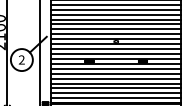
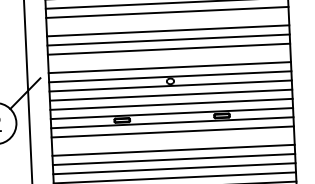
line: (116, 9) -> (168, 21), removed
line: (116, 29) -> (169, 58), removed
line: (116, 73) -> (173, 140), removed

